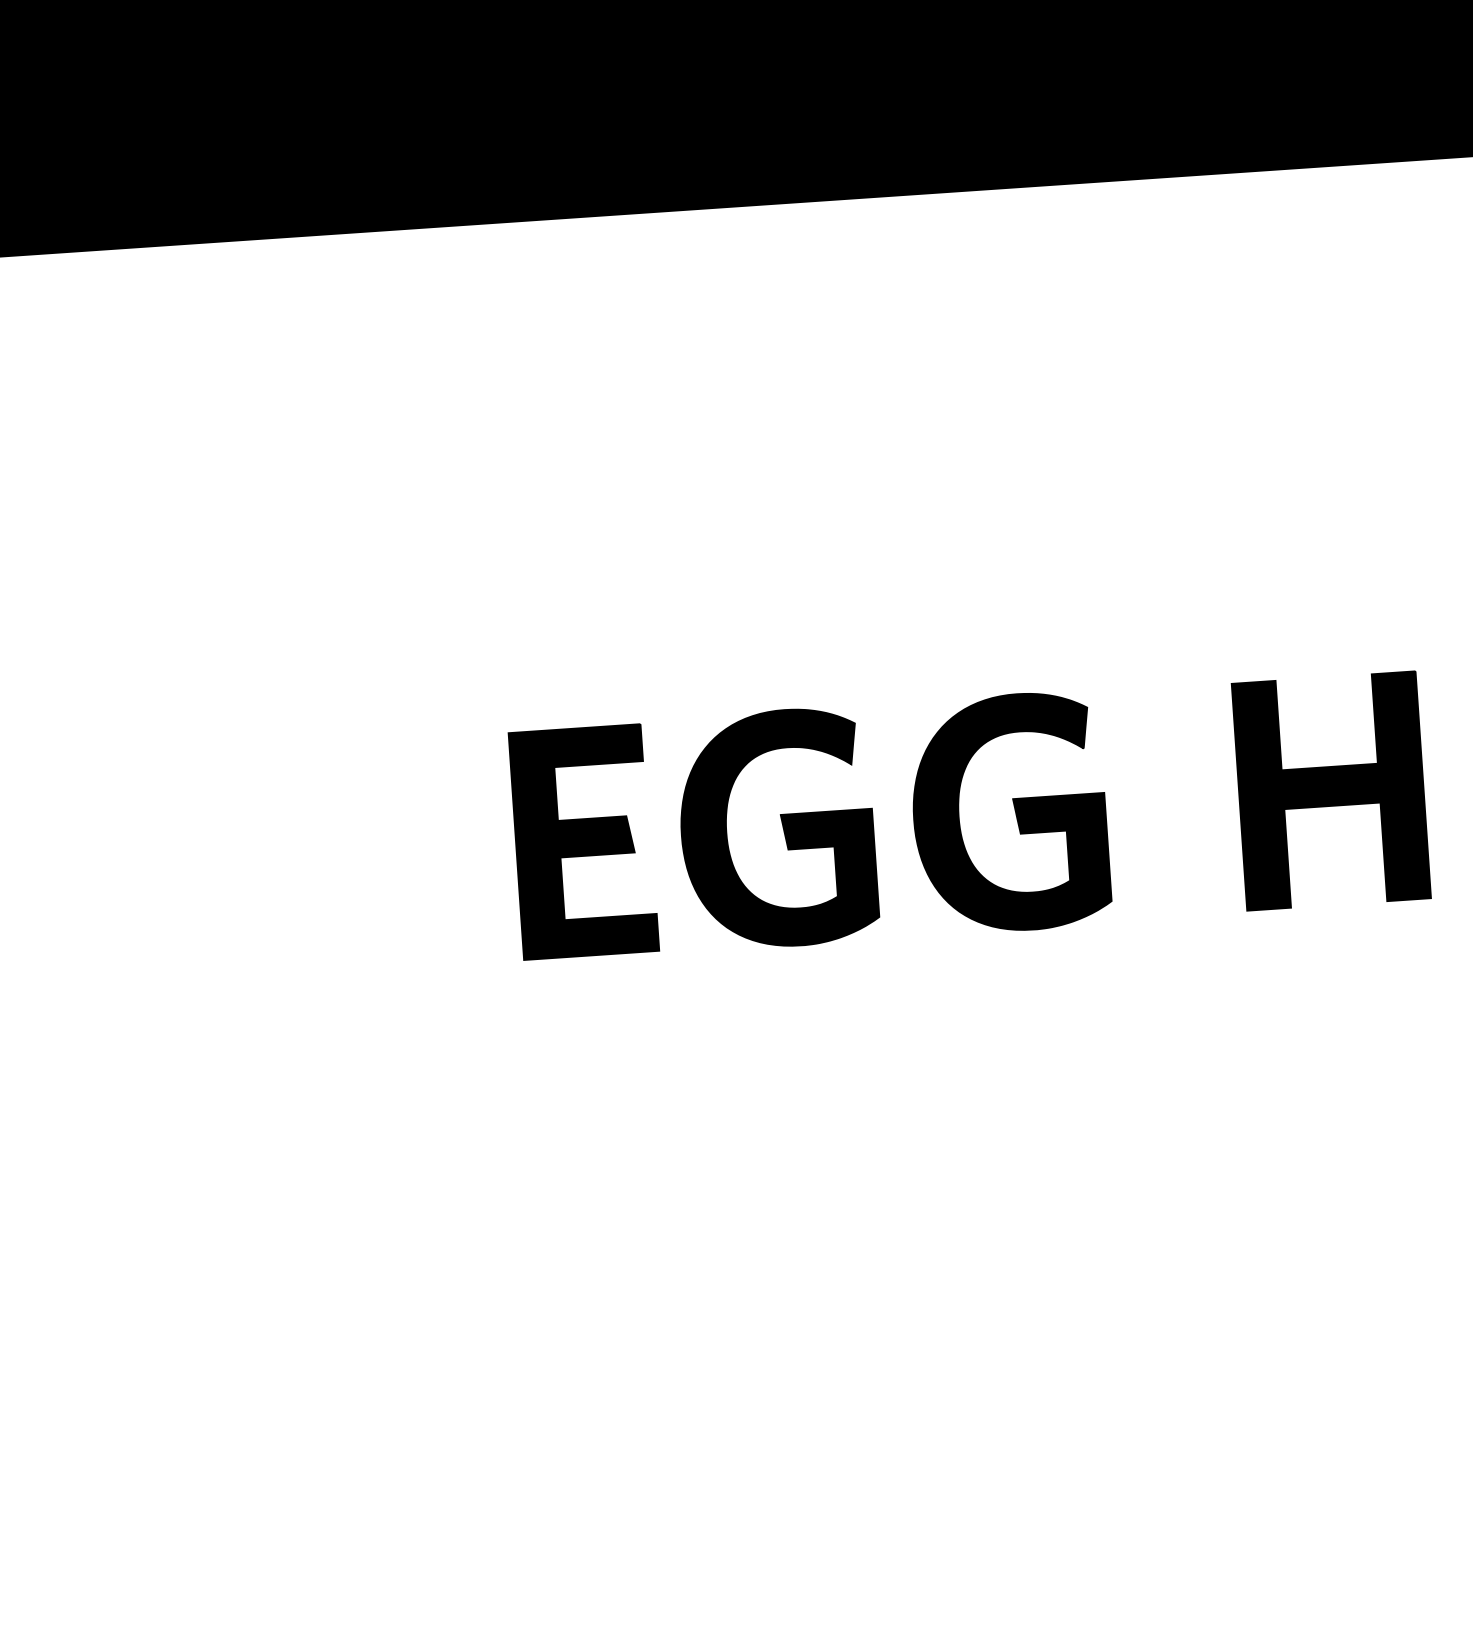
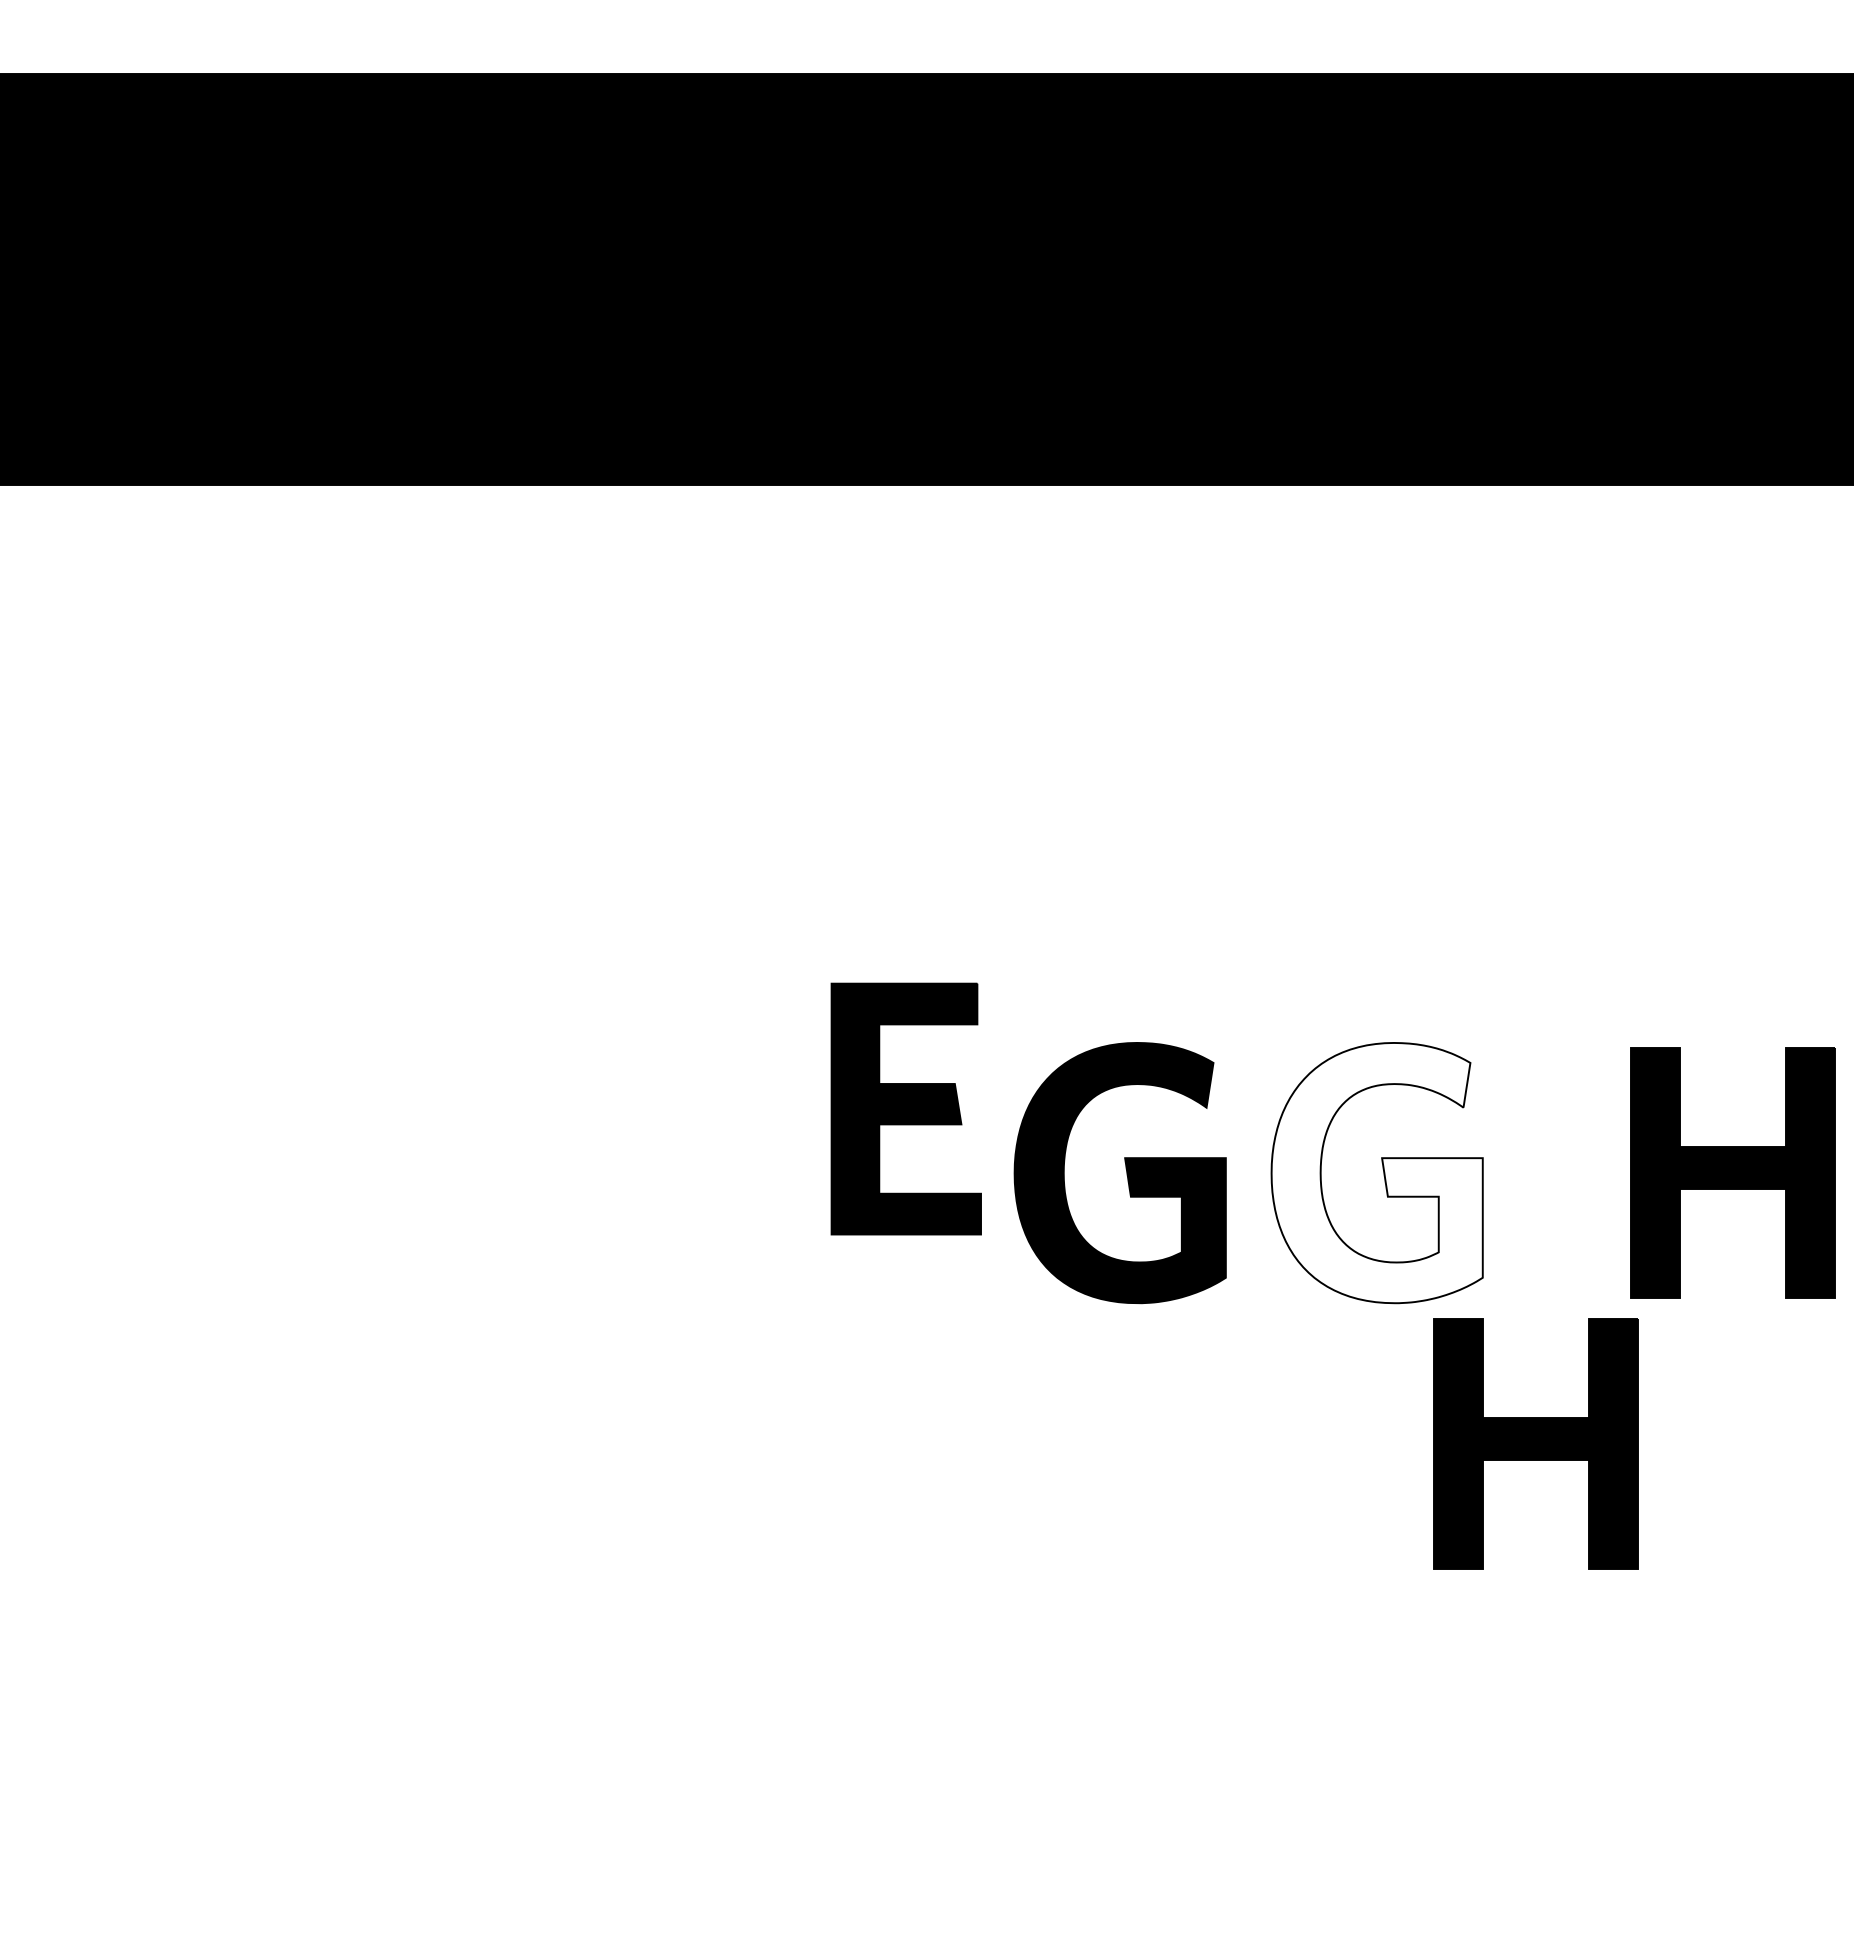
fill: (1008, 812) -> (1376, 1172), removed
part: (583, 841) -> (905, 1108), moved
part: (1169, 1047) -> (1535, 1443), added

